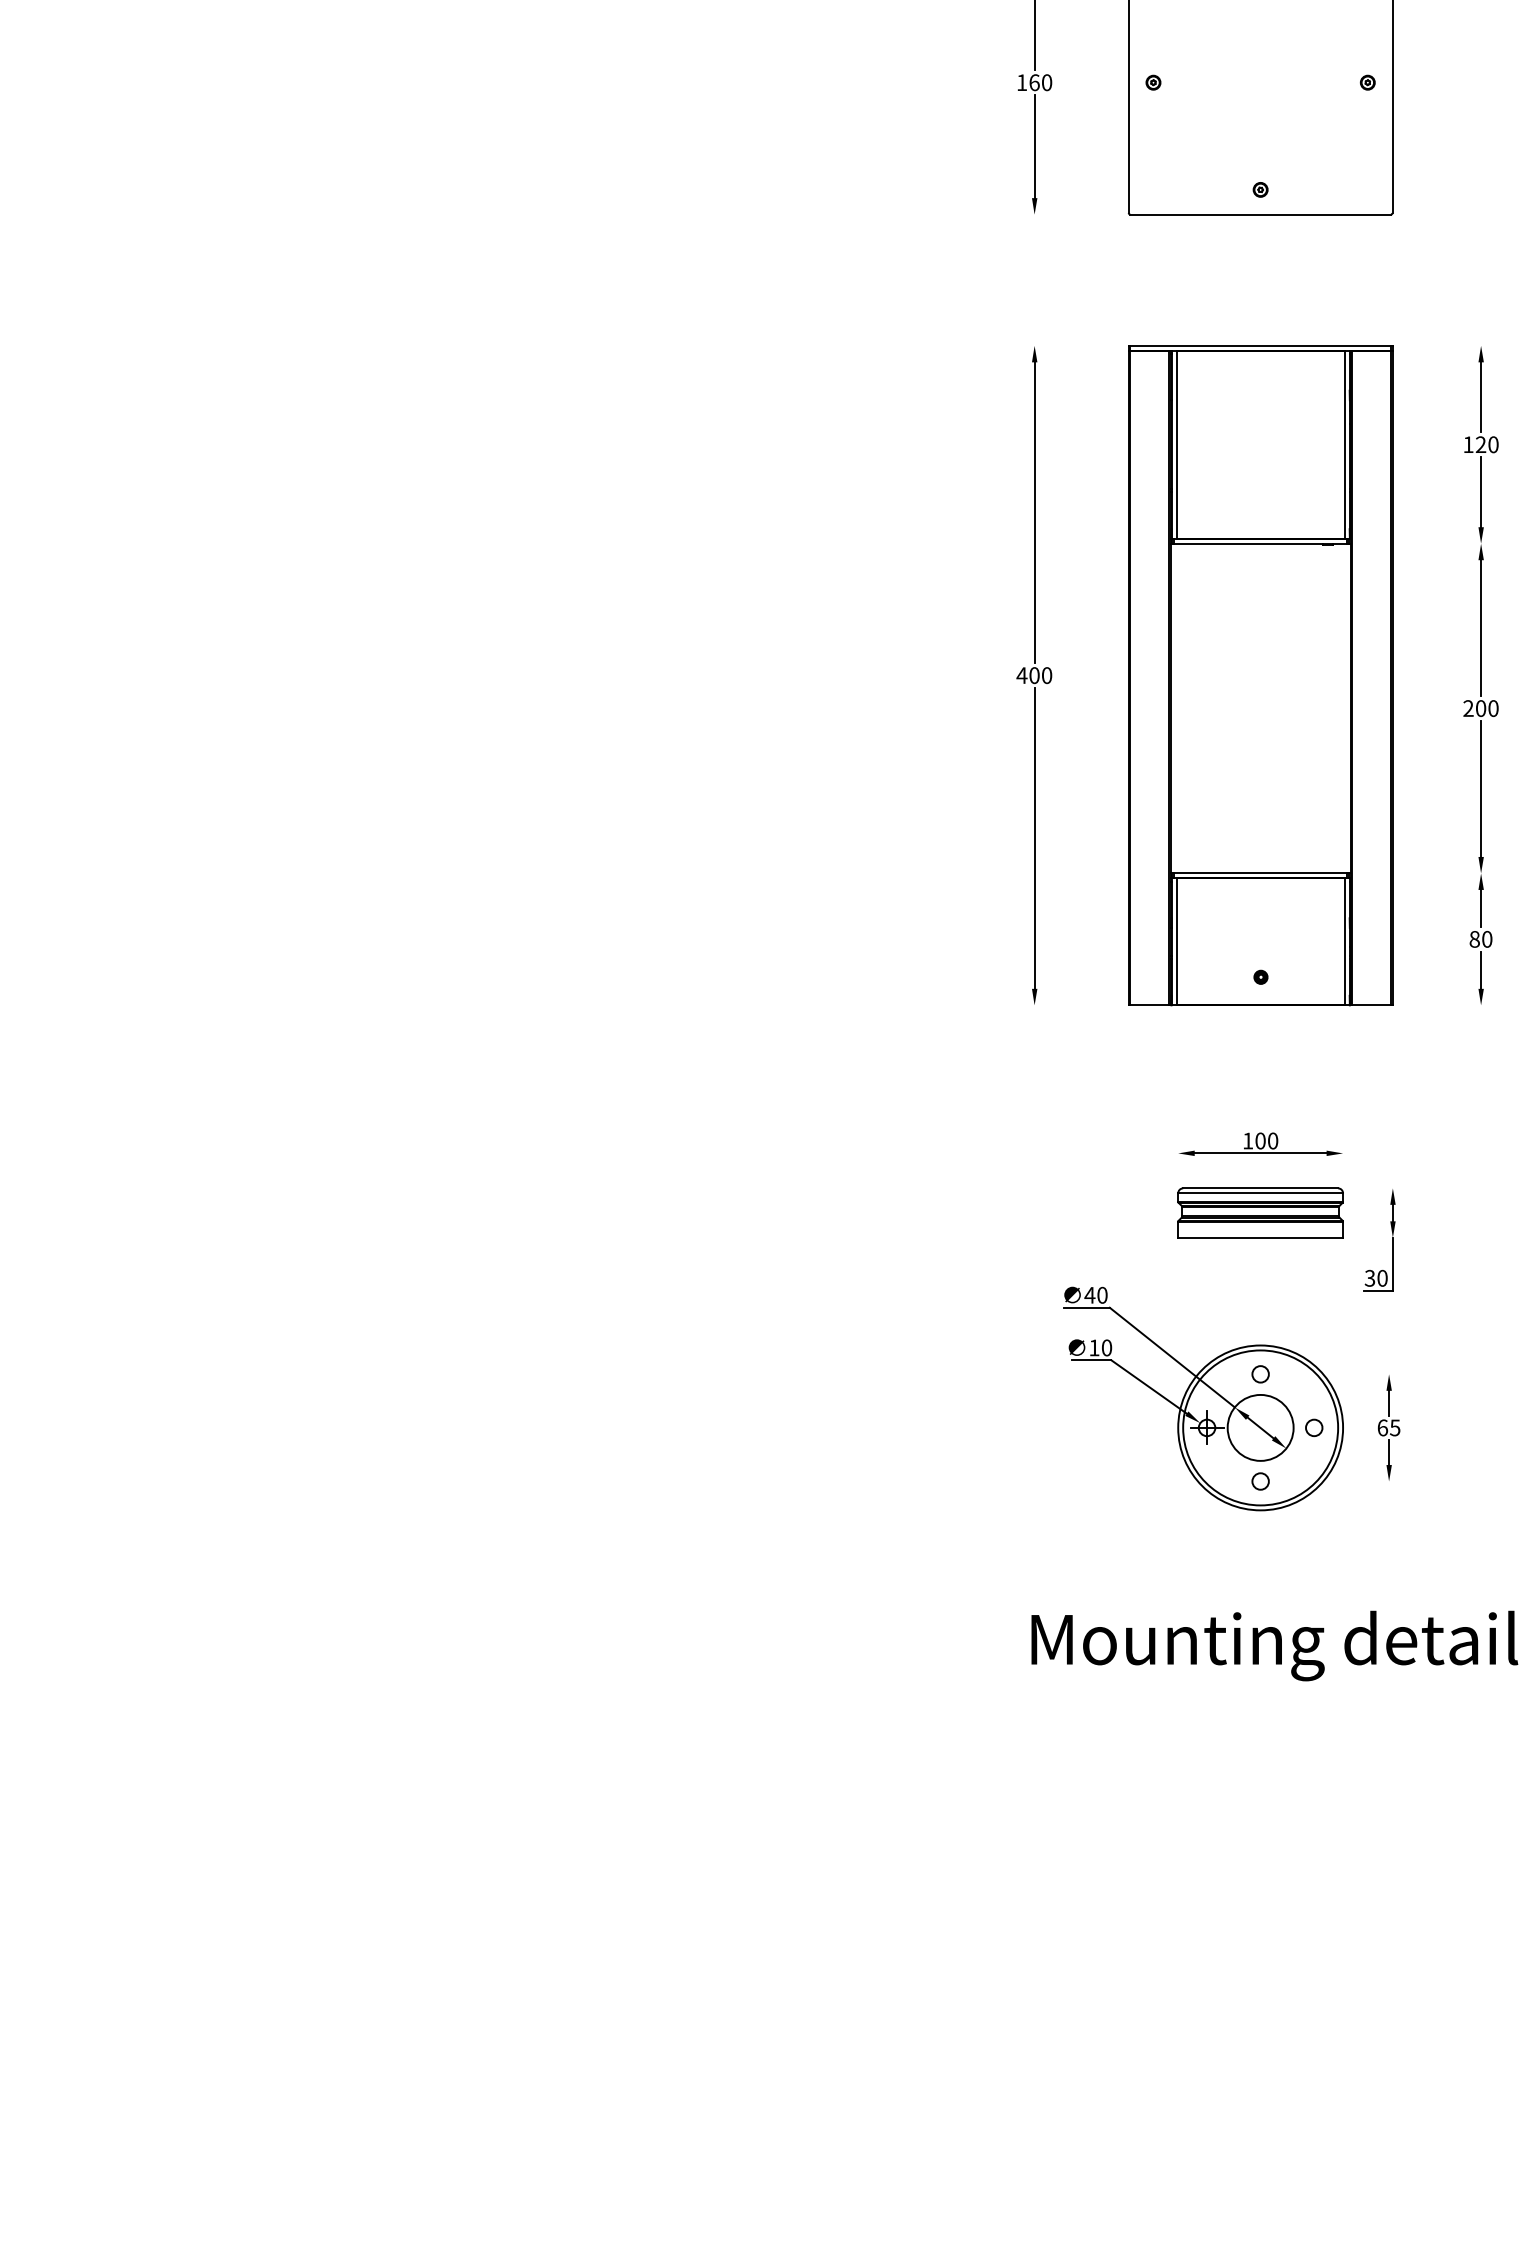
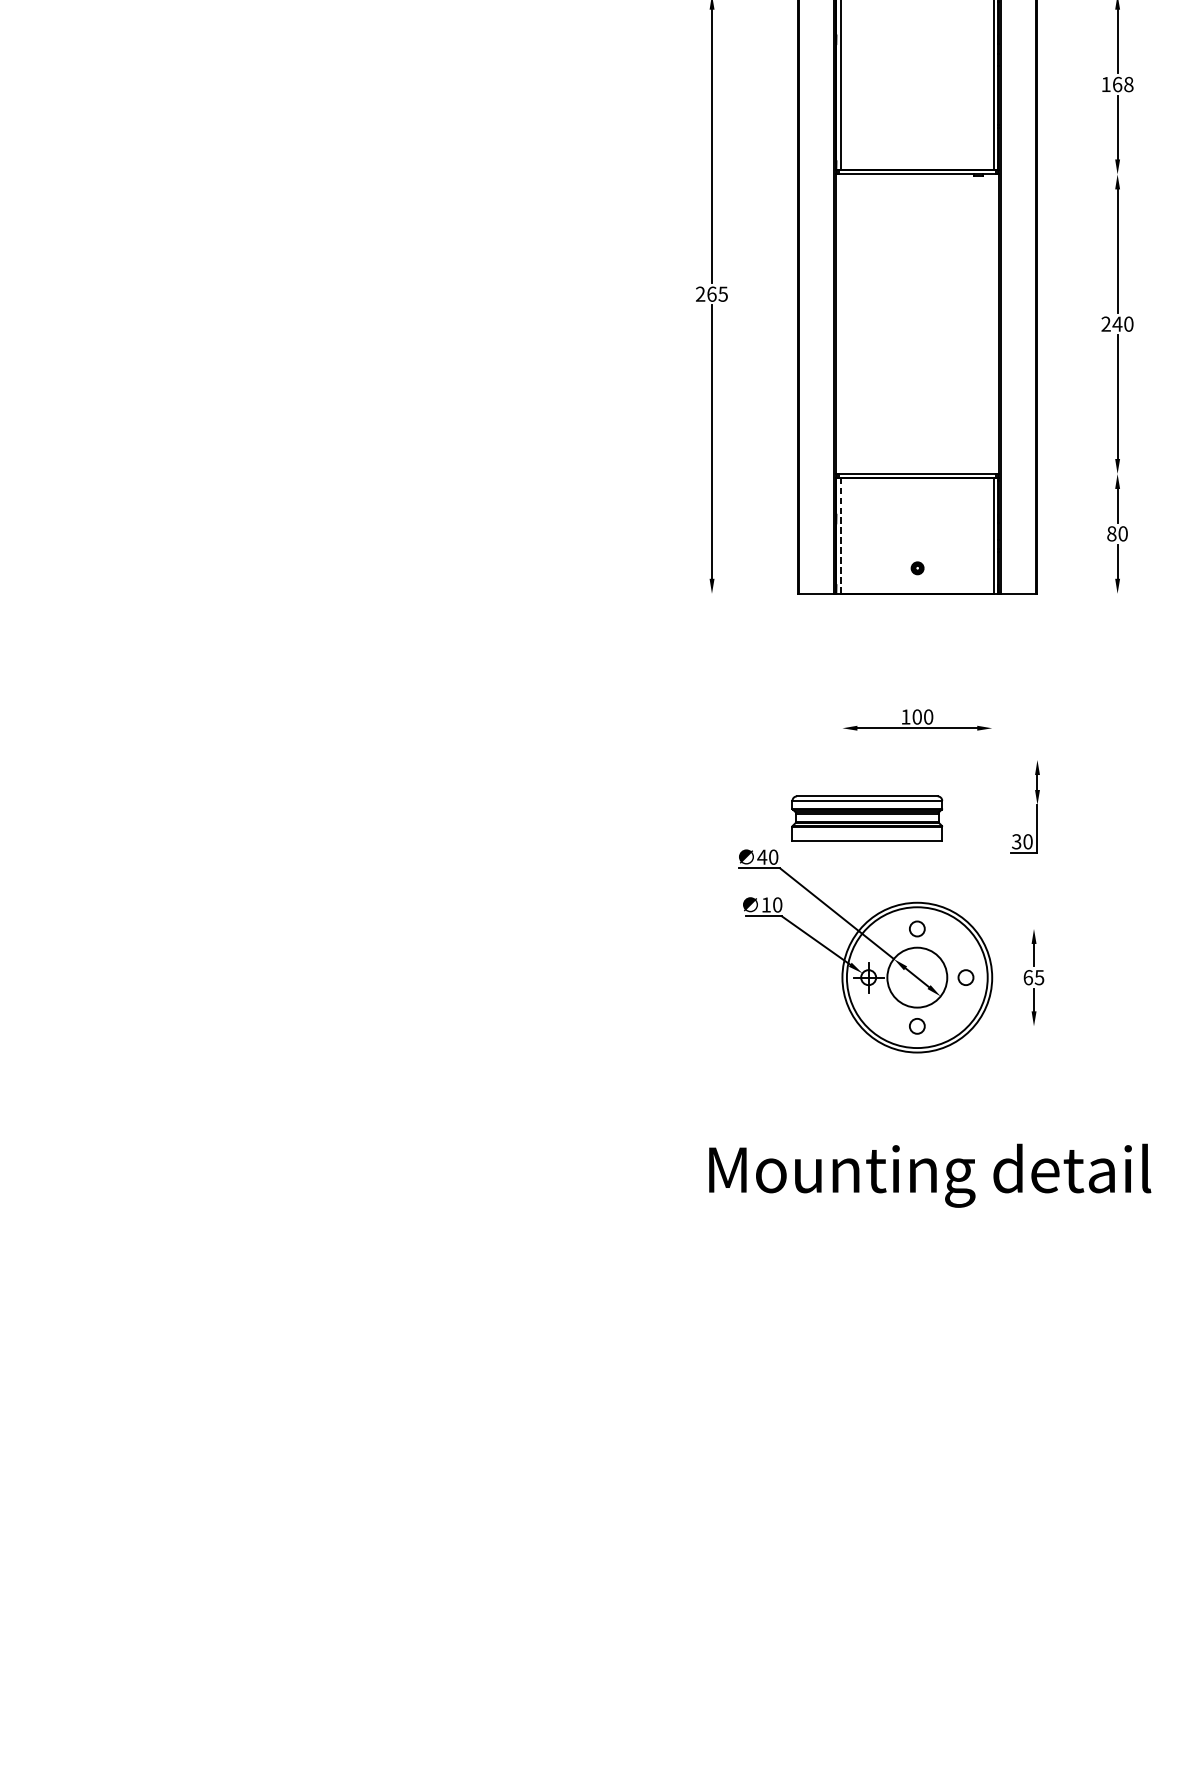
text: (1486, 444) -> (1122, 84), 120 -> 168
text: (1034, 675) -> (711, 294), 400 -> 265
text: (1480, 708) -> (1117, 324), 200 -> 240
line: (1176, 941) -> (840, 535), solid -> dashed
part: (1260, 1212) -> (867, 818), moved

